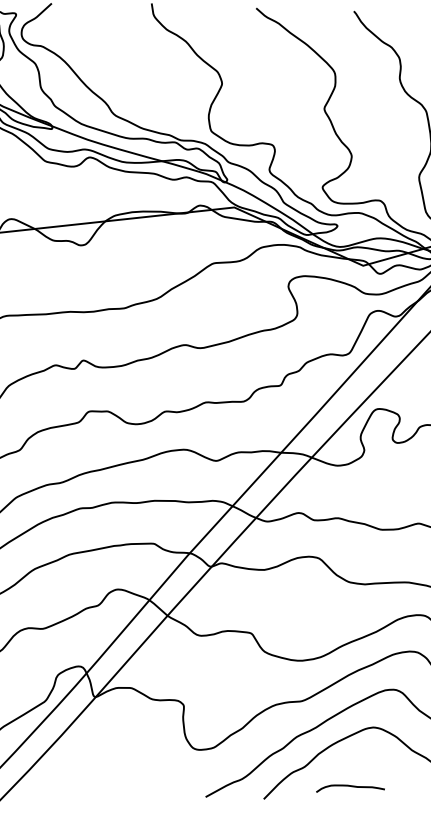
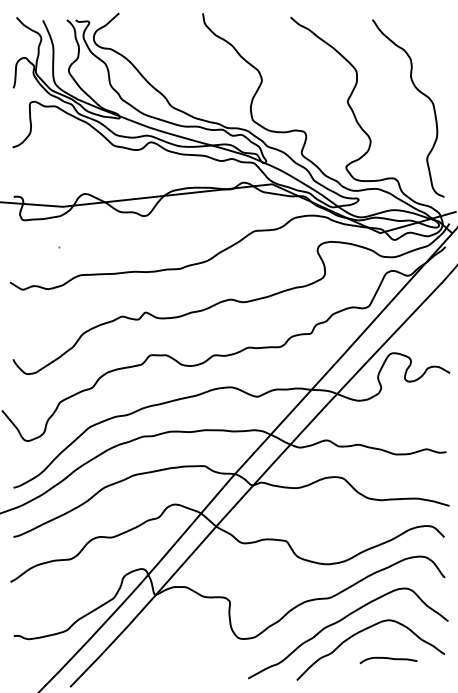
curve: (350, 787) -> (388, 659), moved

